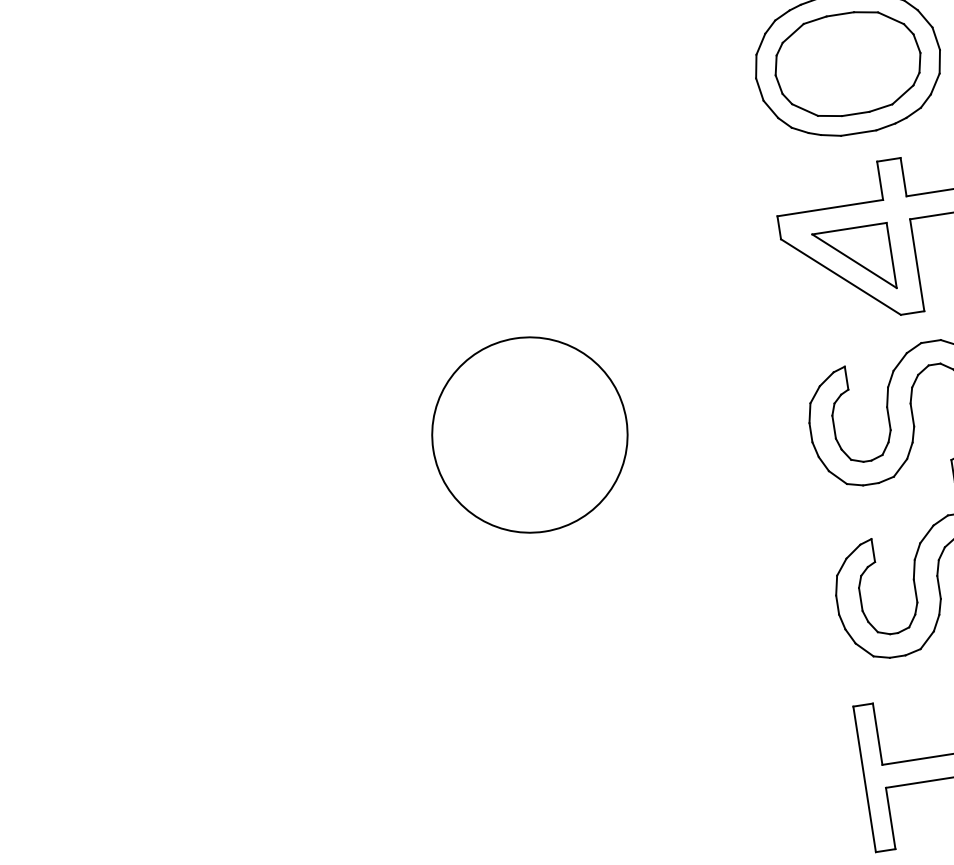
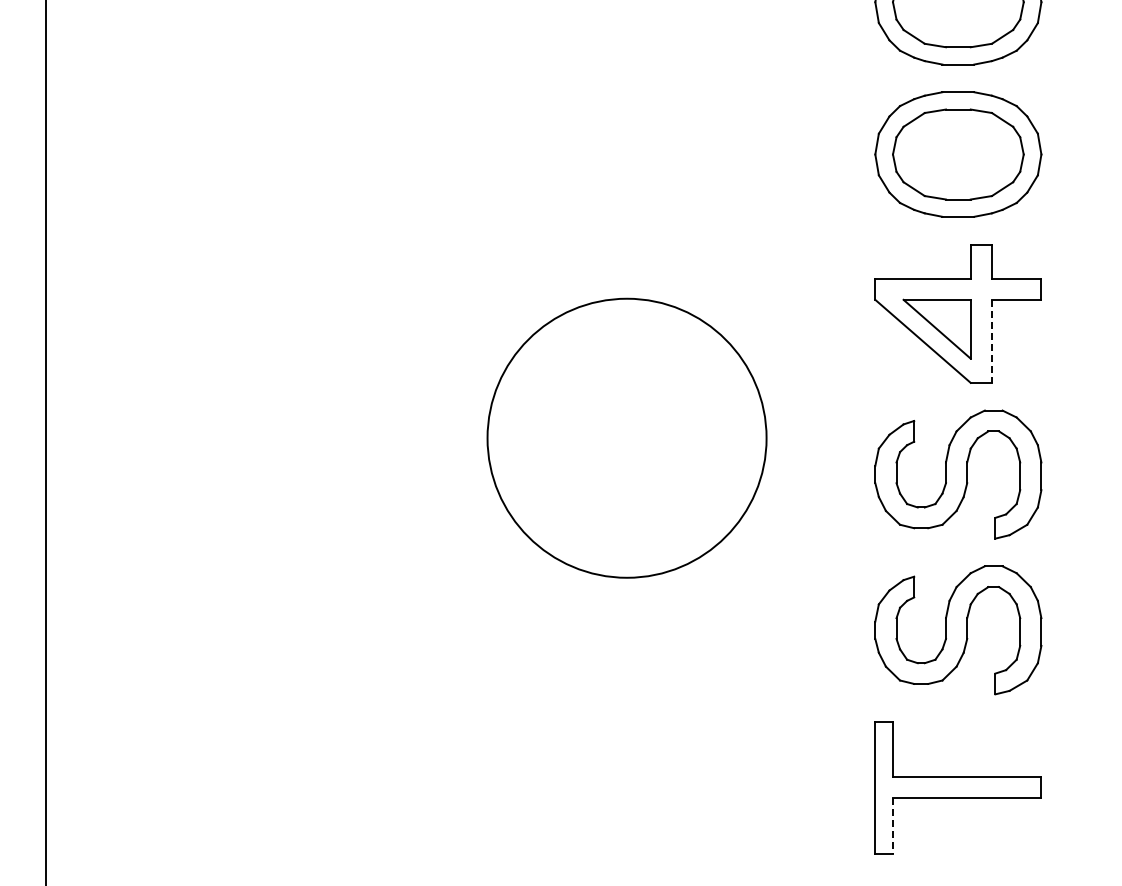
line: (916, 265) -> (991, 341), solid -> dashed
circle: (529, 435) -> (626, 438), size x1.6
line: (891, 818) -> (893, 825), solid -> dashed

